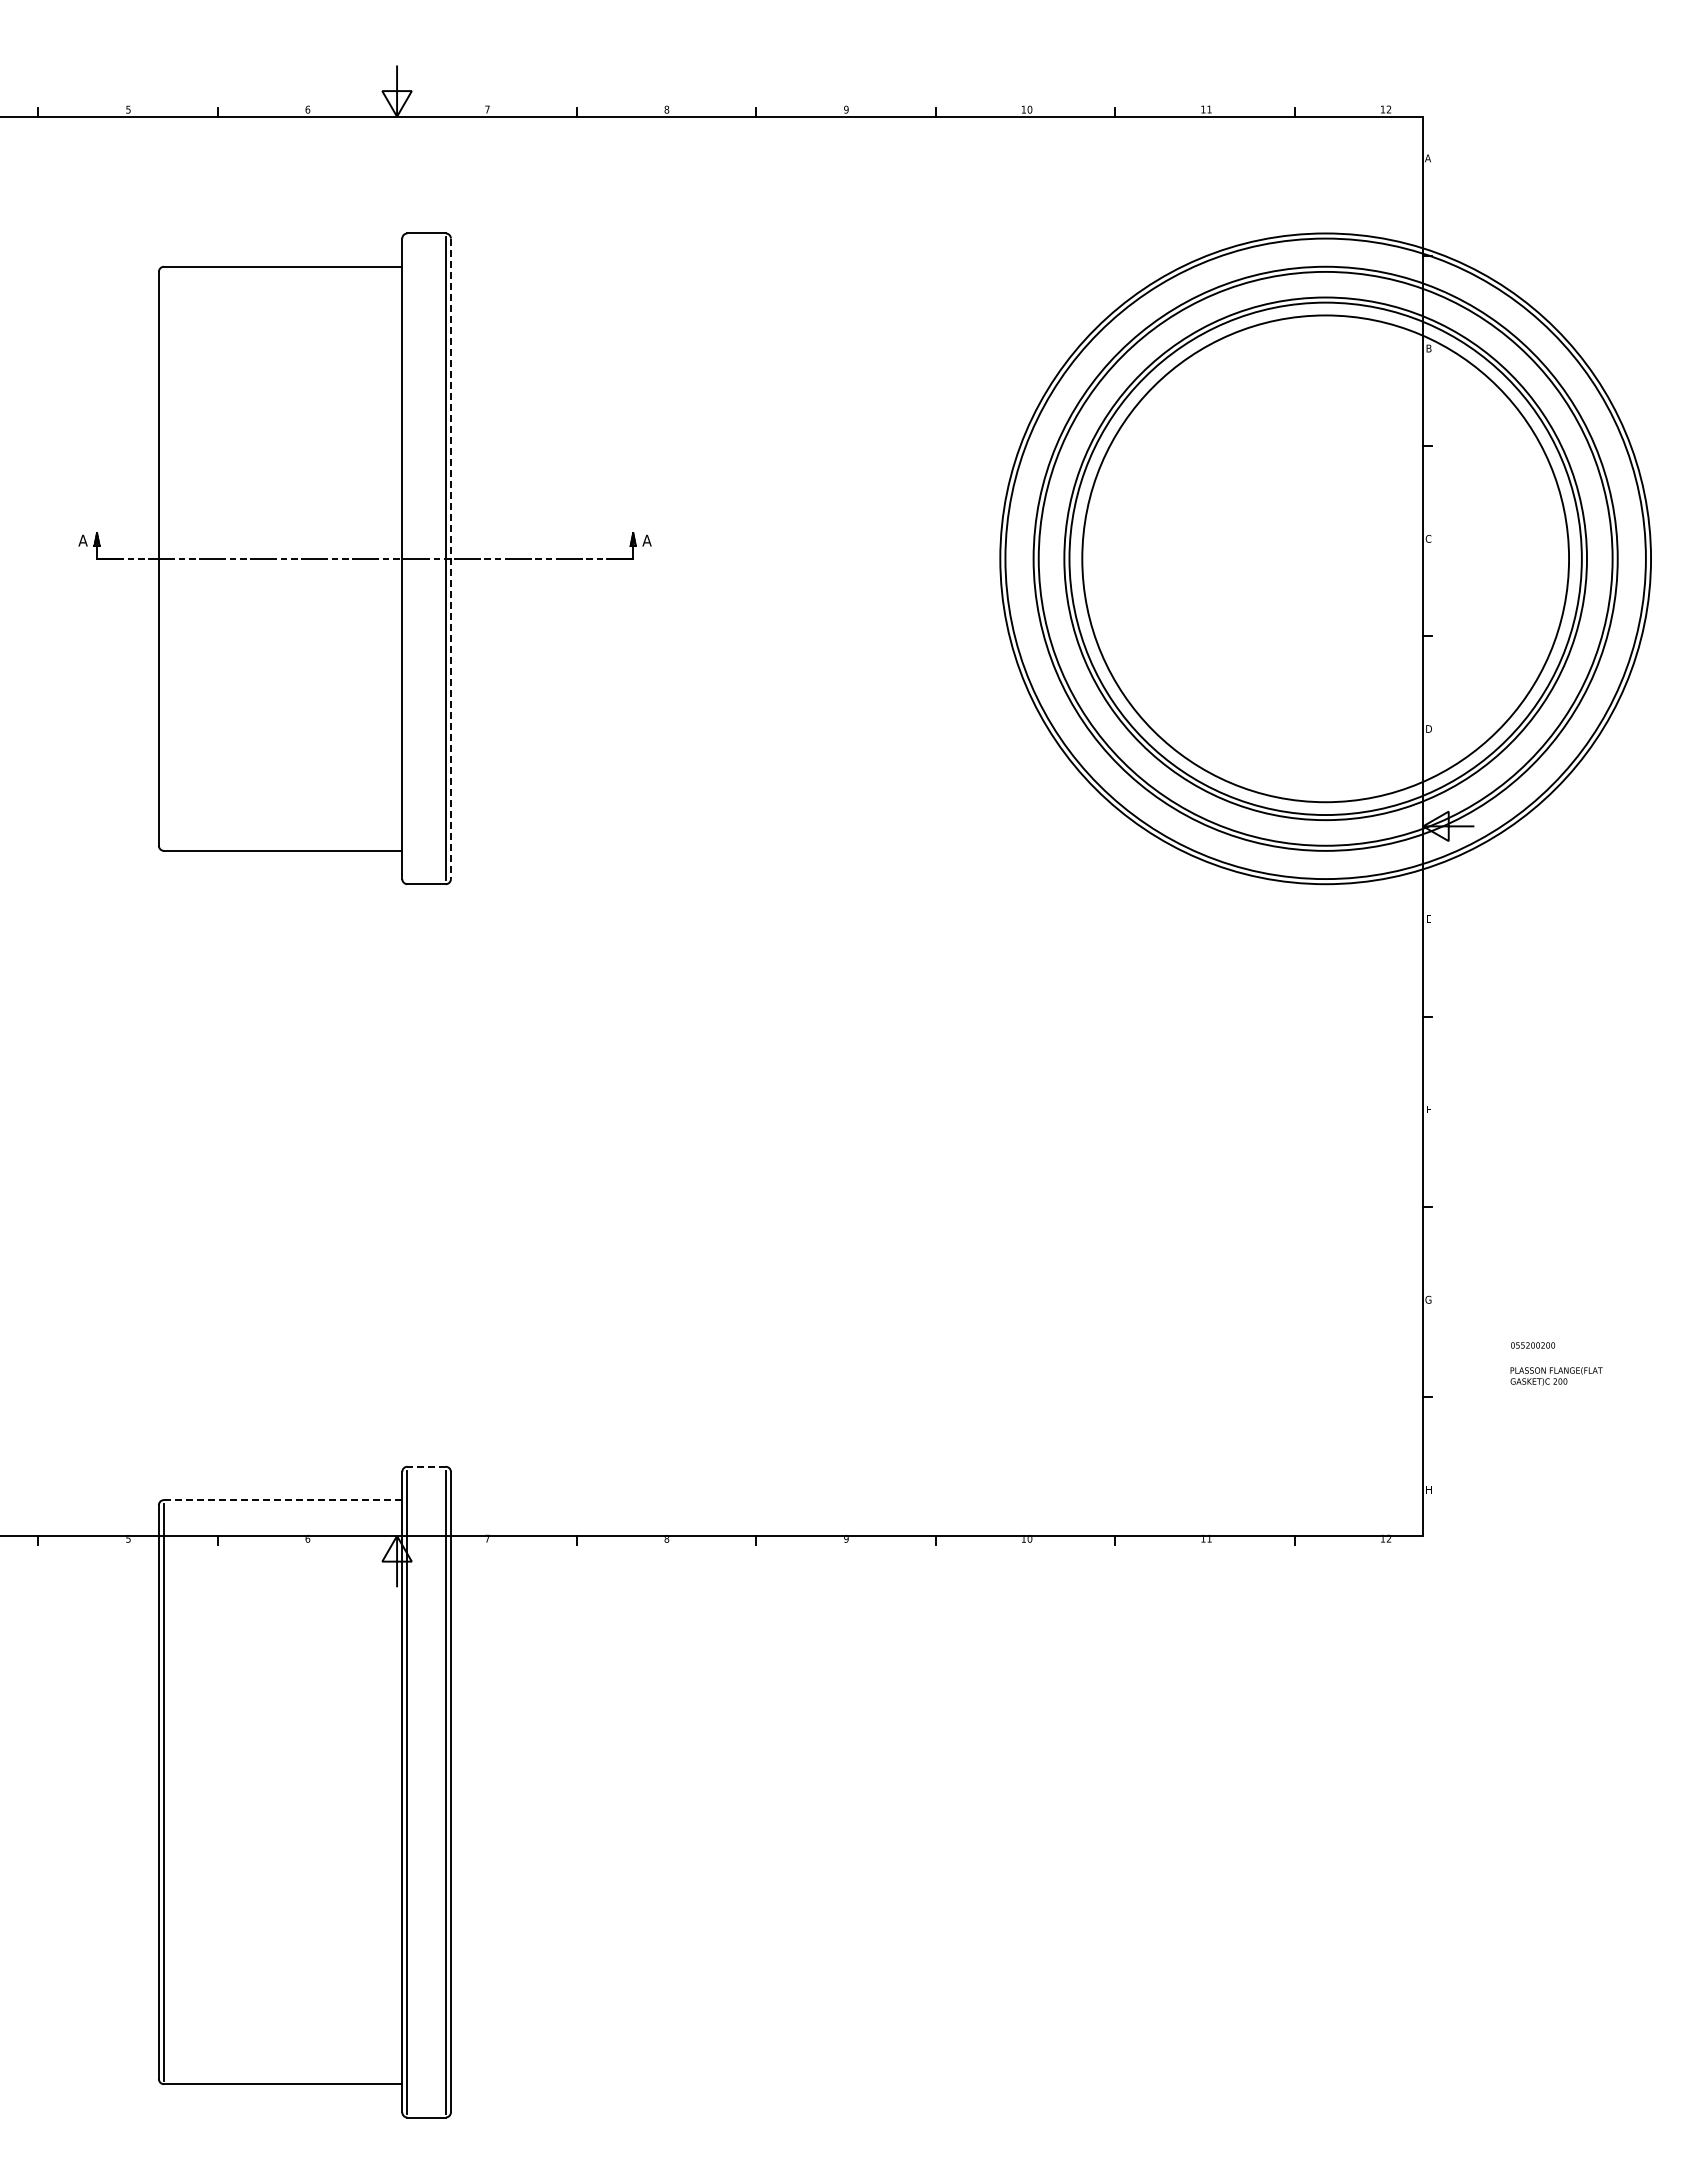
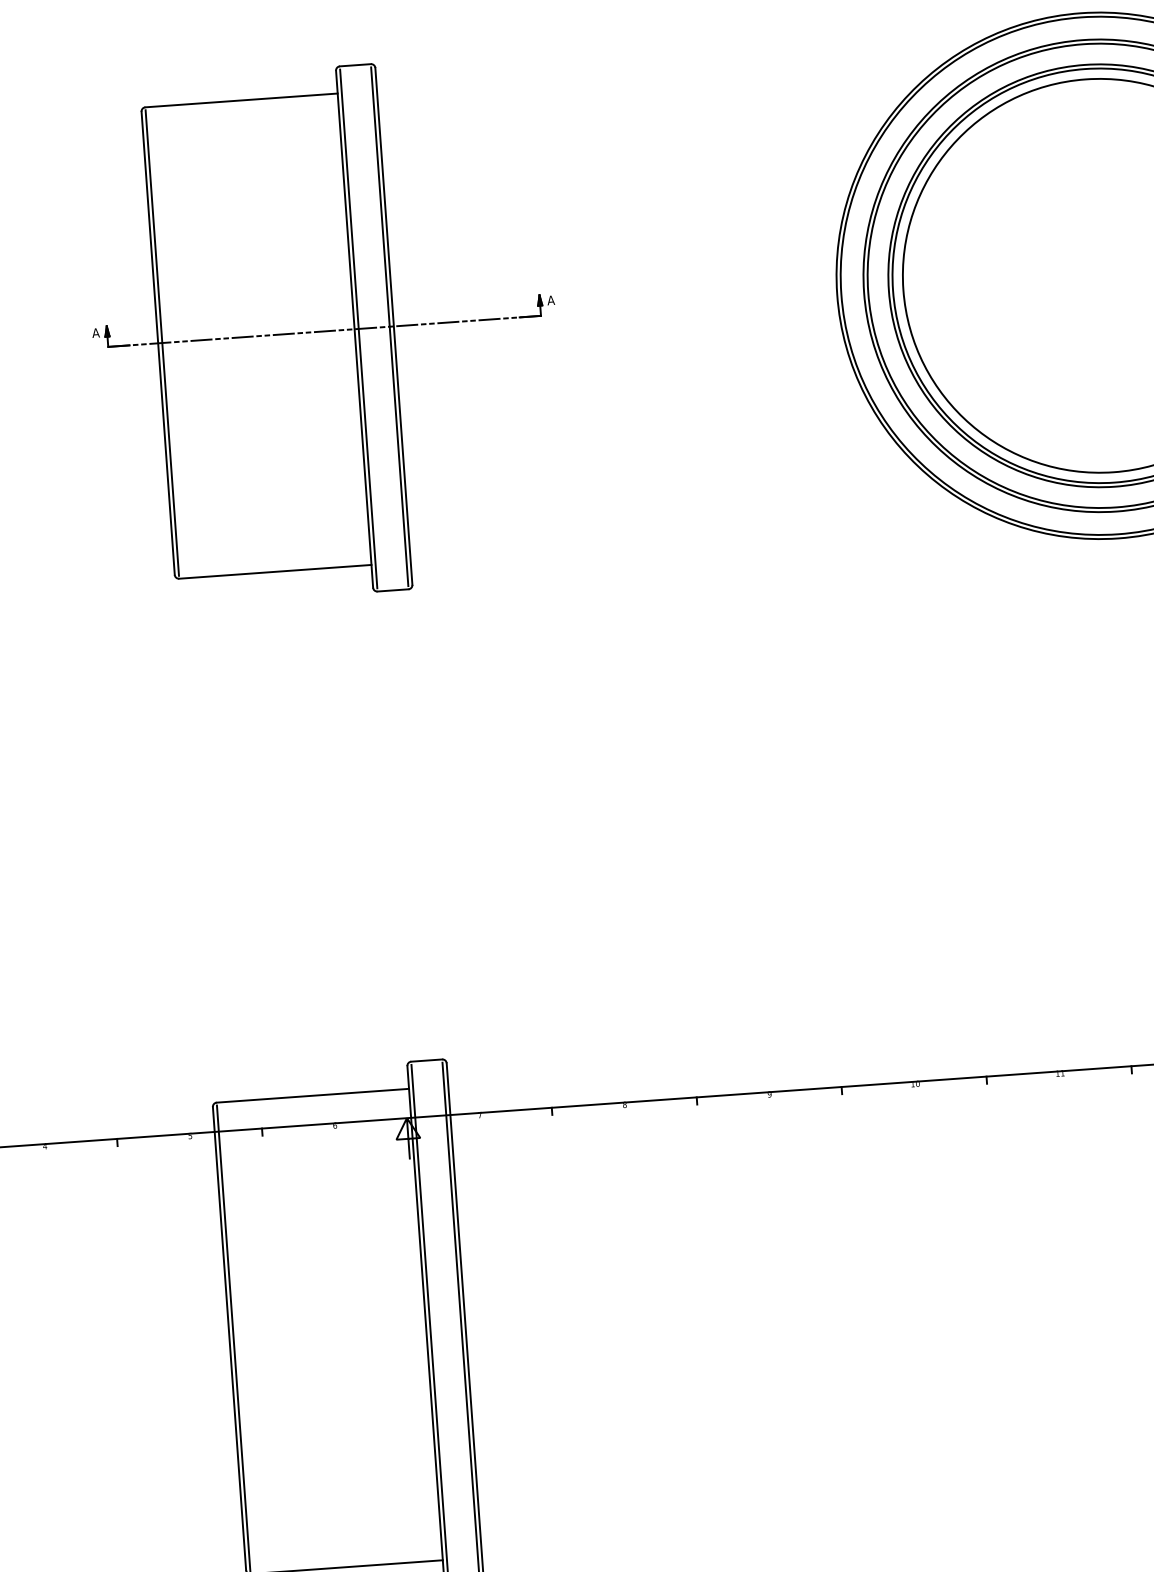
line: (164, 558) -> (162, 342), added
line: (407, 558) -> (358, 328), added
line: (450, 559) -> (393, 326), dashed -> solid
line: (426, 1466) -> (426, 1060), dashed -> solid
line: (282, 1500) -> (312, 1096), dashed -> solid

